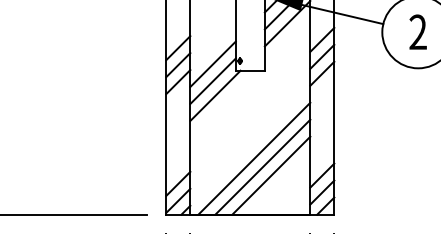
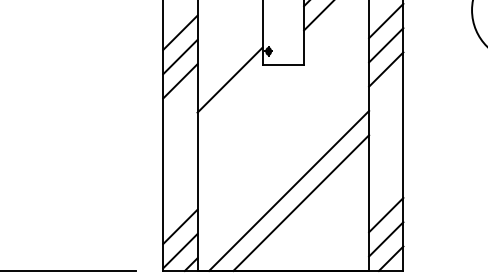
line: (212, 64) -> (229, 56), removed
line: (215, 95) -> (233, 100), removed
line: (271, 175) -> (313, 214), removed

